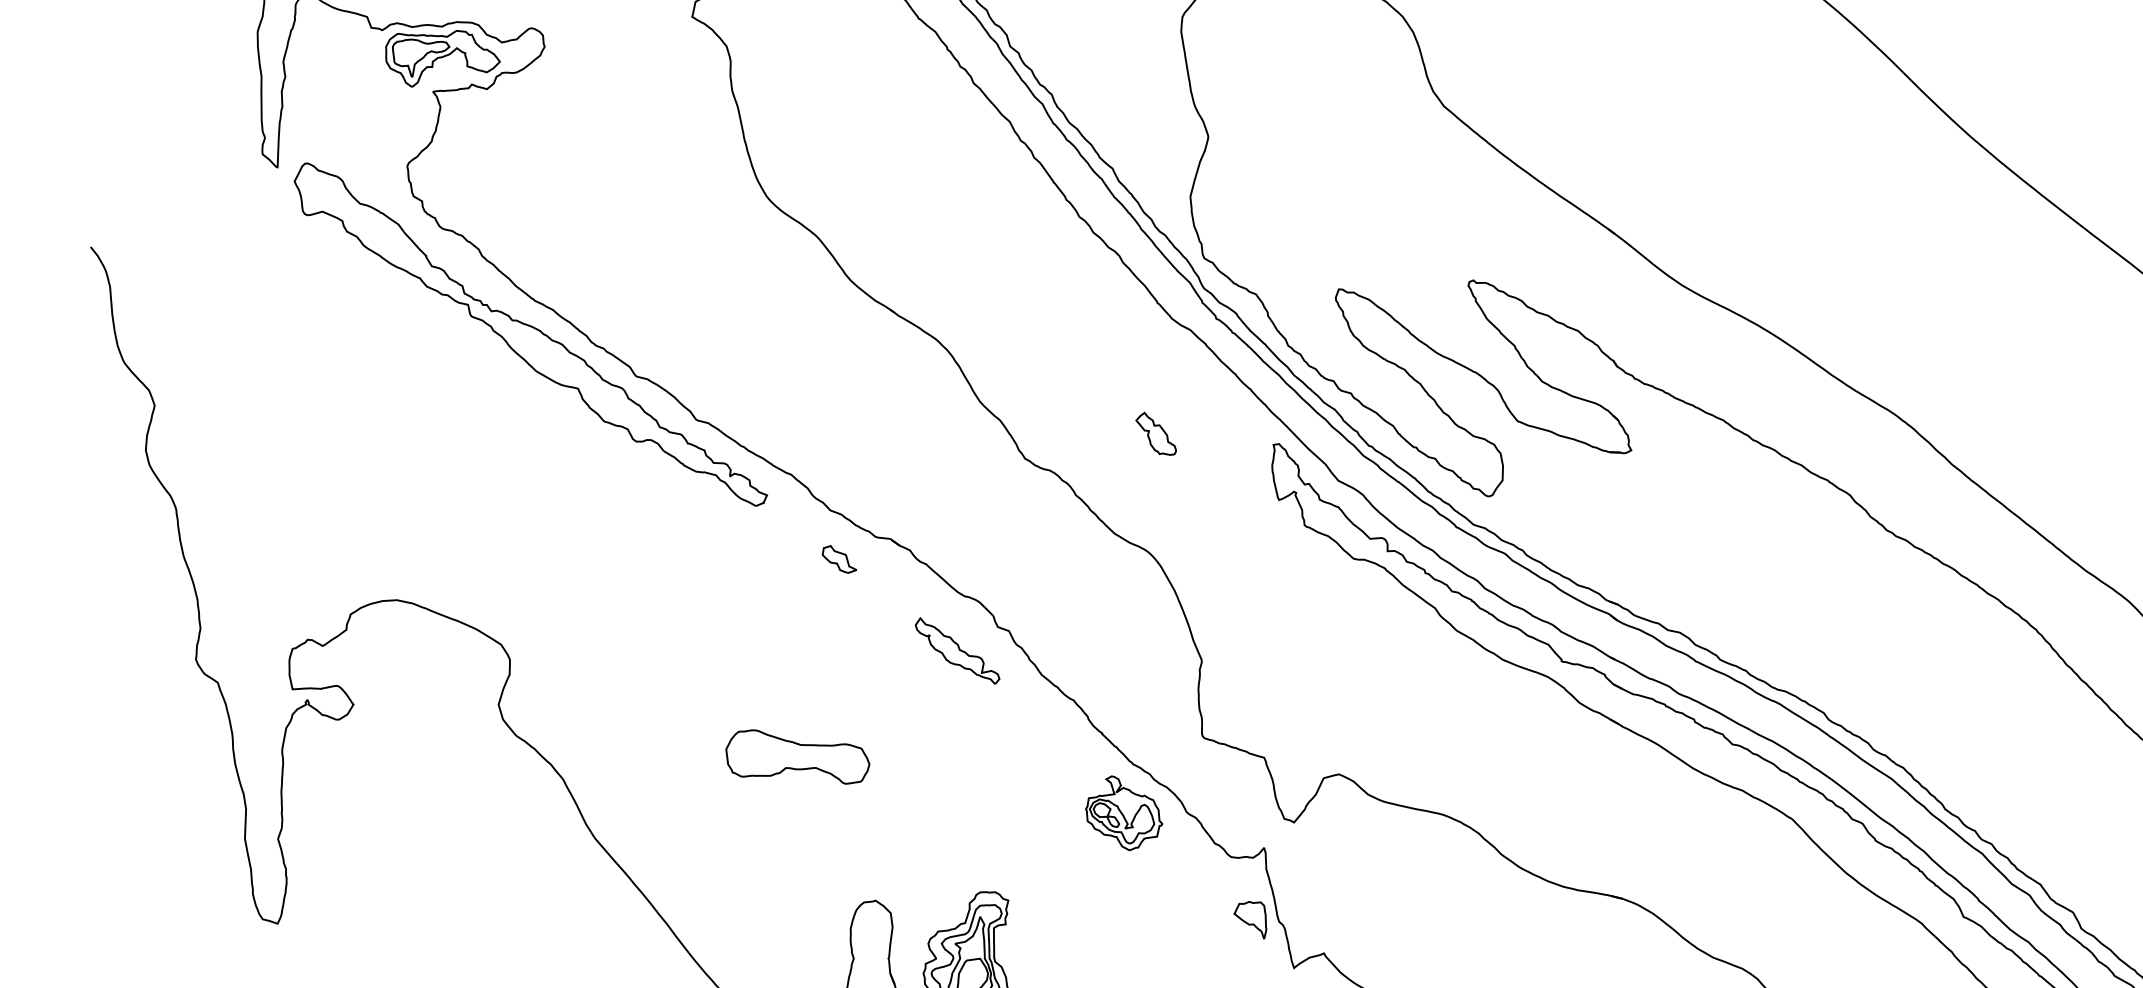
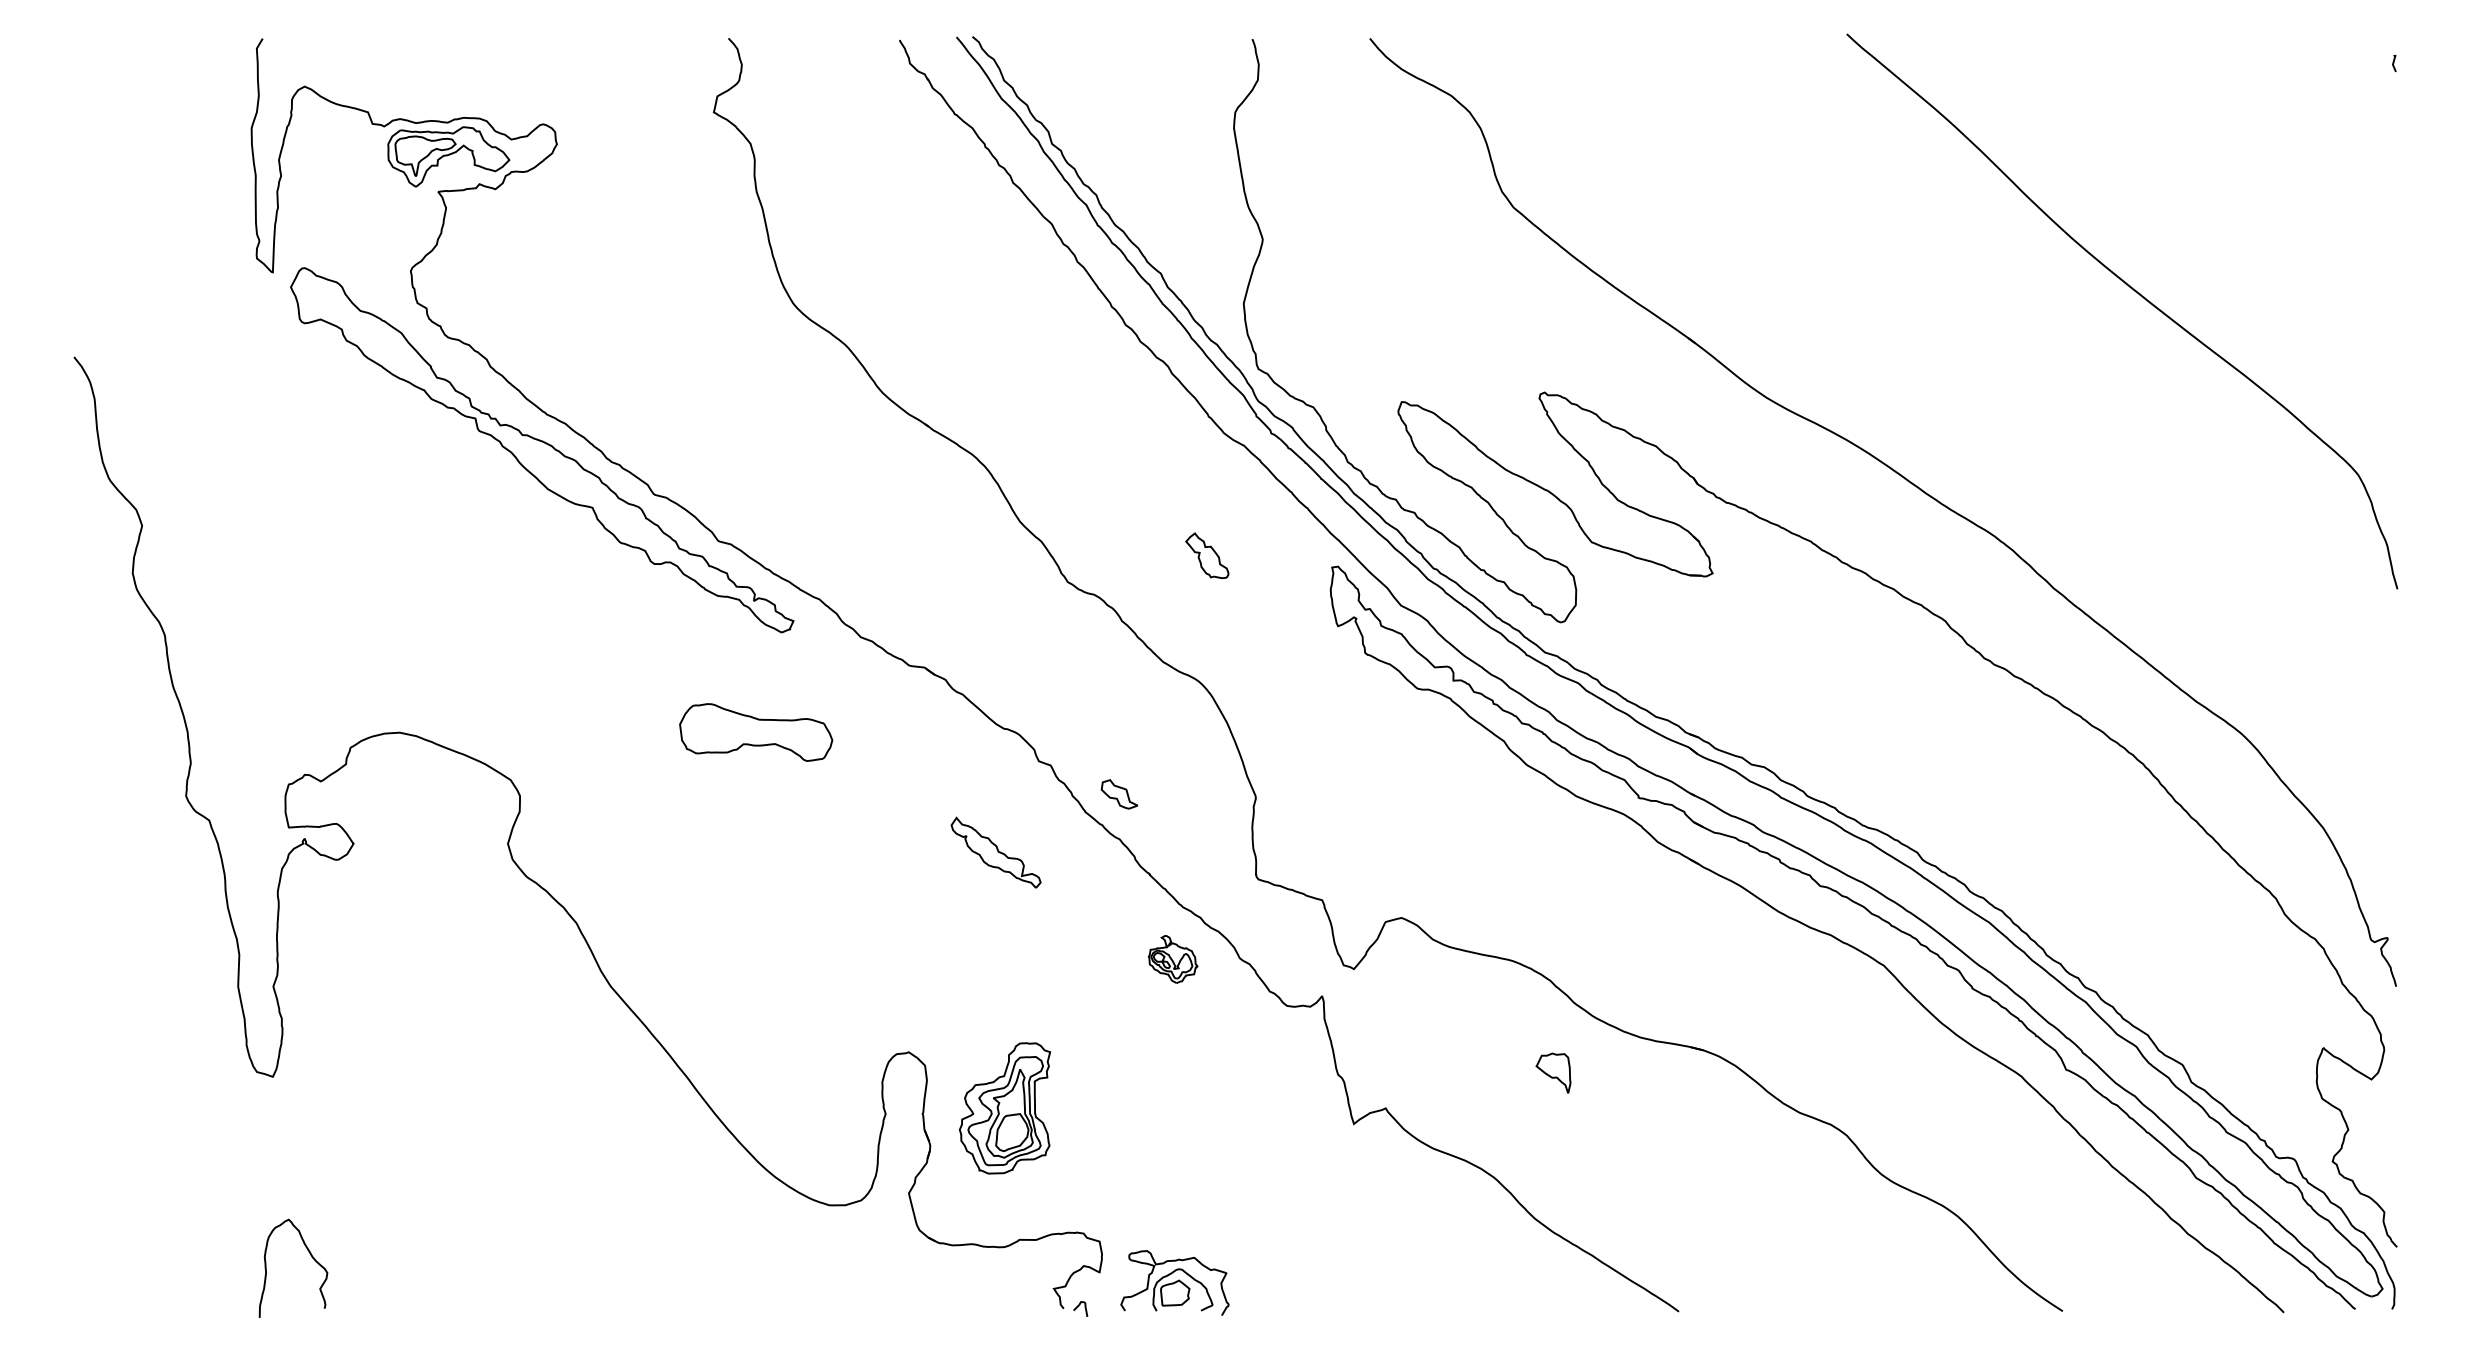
part: (839, 559) -> (1119, 794), moved
part: (957, 650) -> (995, 852), moved
part: (798, 757) -> (756, 732), moved
part: (1123, 813) -> (1172, 959), size x0.6
part: (1250, 919) -> (1553, 1072), moved

